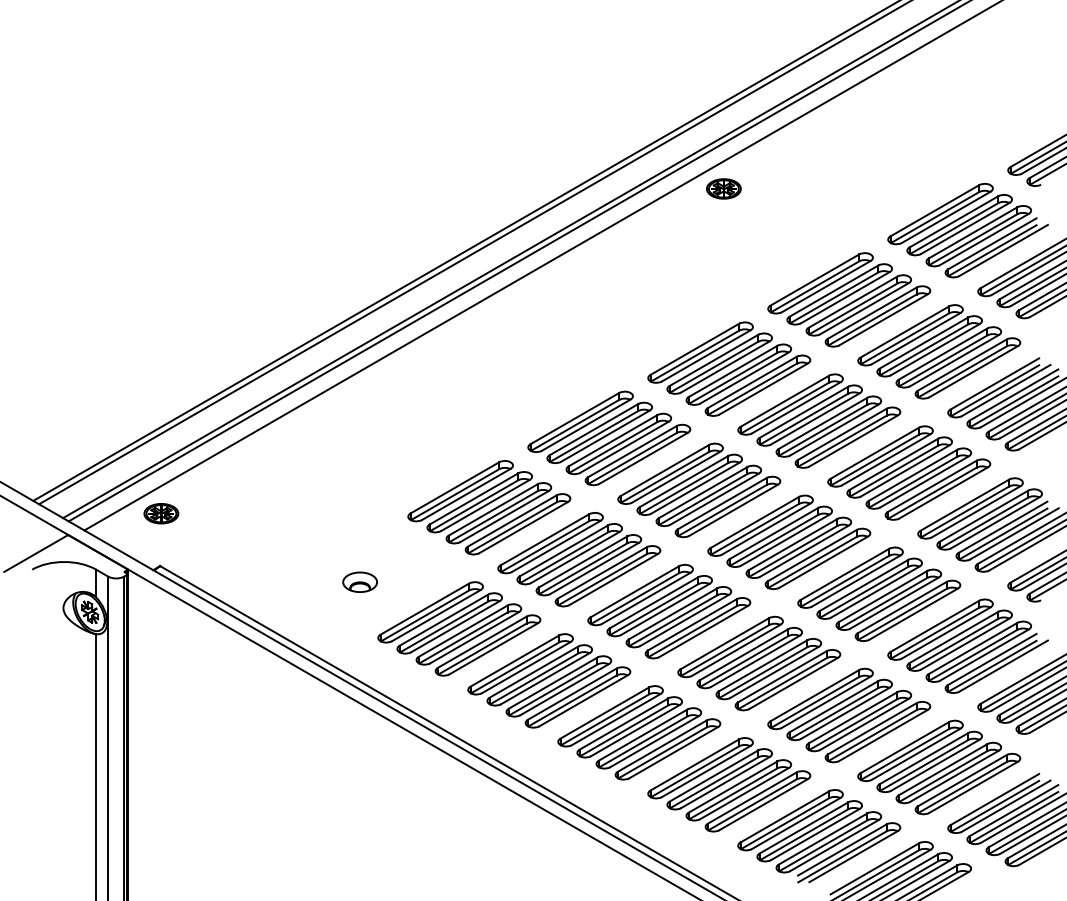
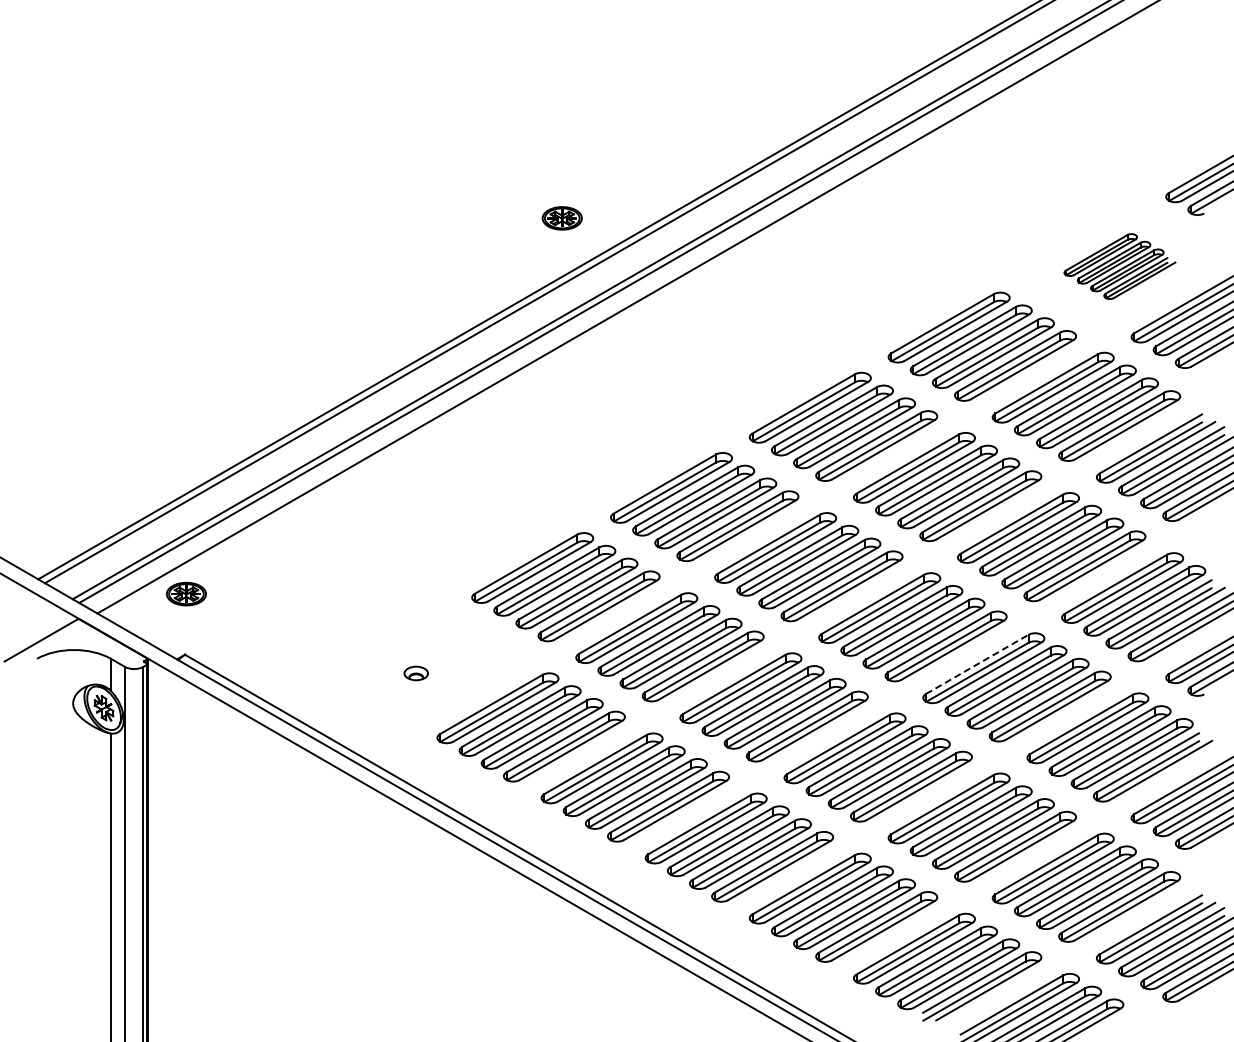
part: (723, 189) -> (561, 218), moved
part: (967, 230) -> (1119, 266), size x0.6
line: (845, 574) -> (977, 664), solid -> dashed
part: (359, 582) -> (415, 673), size x0.6

